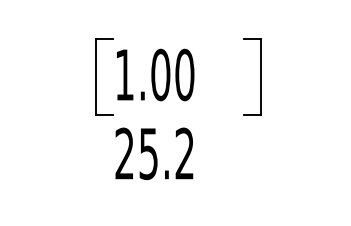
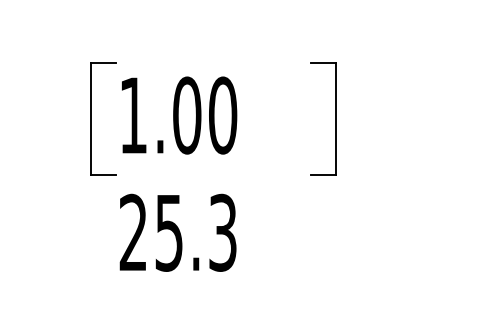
text: (184, 153) -> (222, 232), 25.2 -> 25.3

